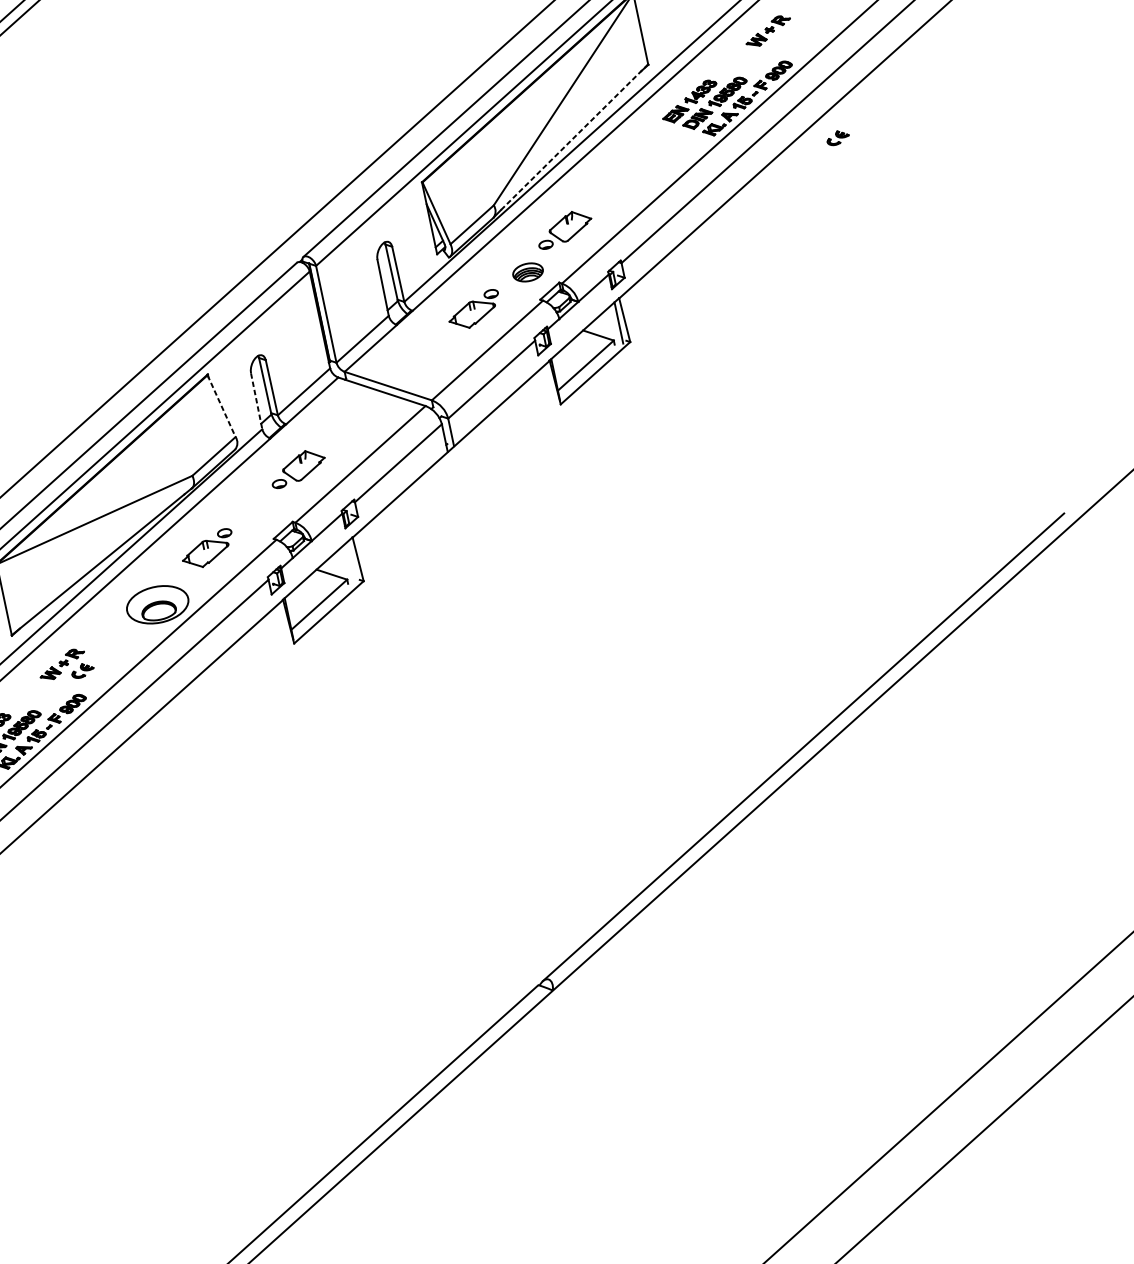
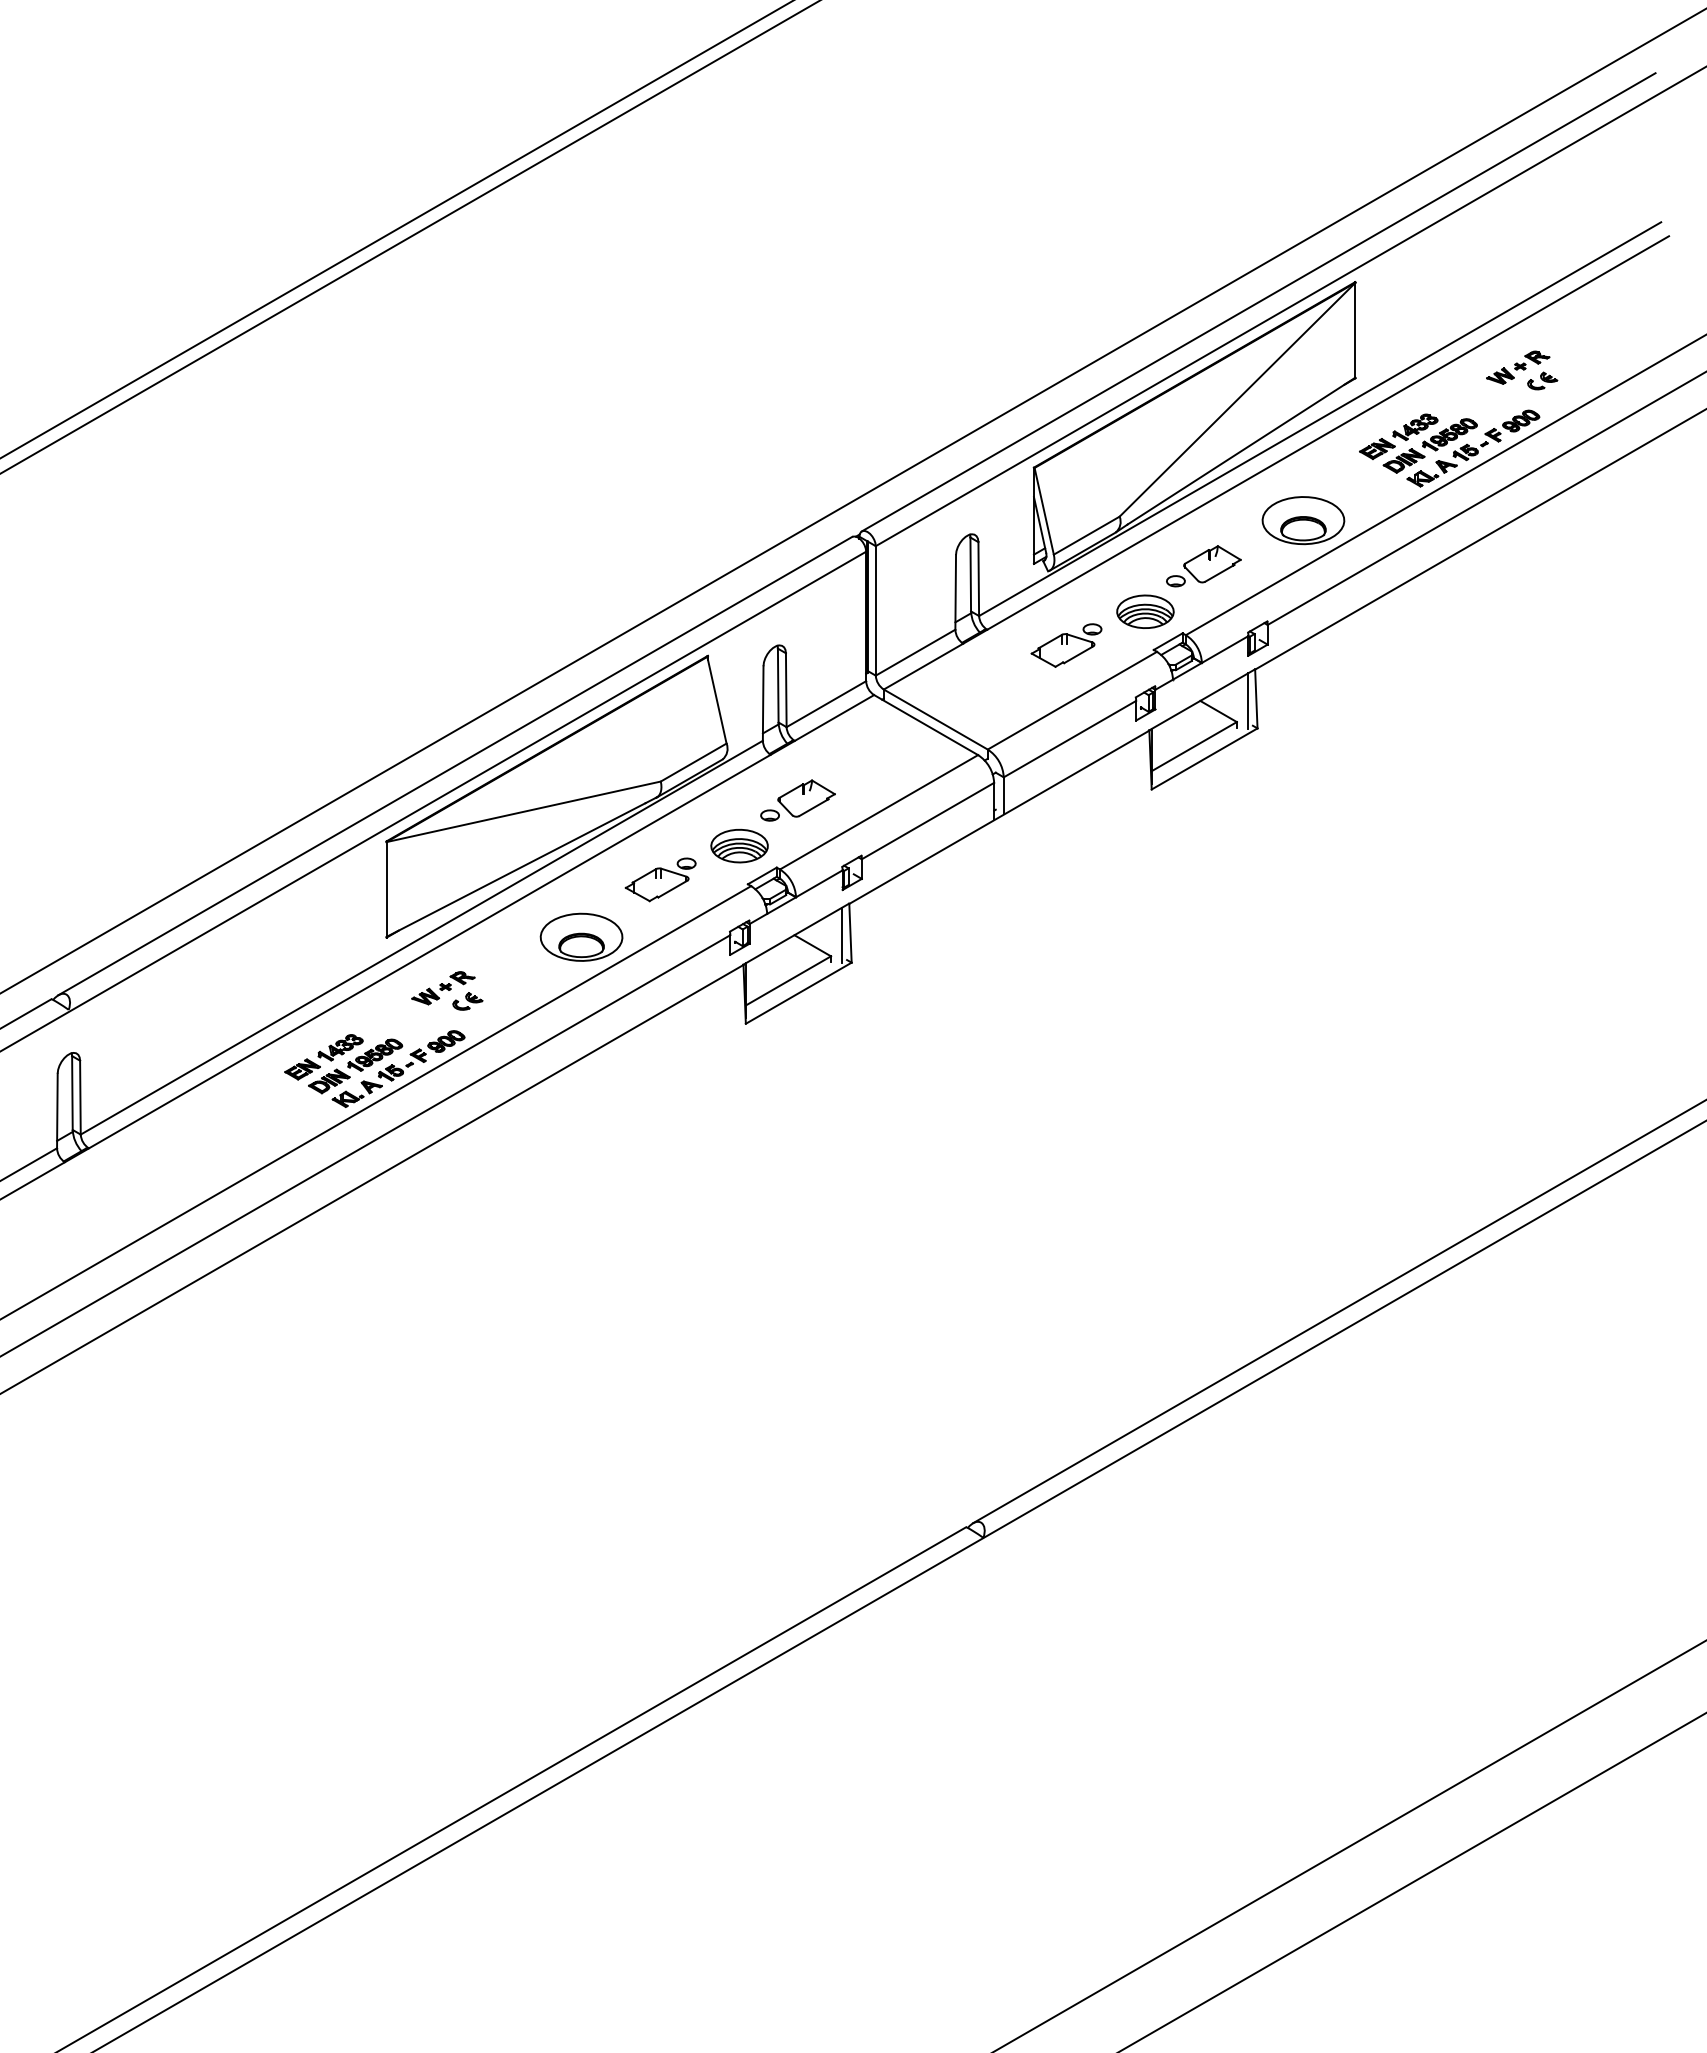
line: (574, 137) -> (1241, 451), dashed -> solid
part: (837, 137) -> (1542, 380), moved
part: (631, 179) -> (1303, 520), added
part: (528, 272) -> (1145, 611), size x1.43
line: (257, 402) -> (763, 704), dashed -> solid
line: (222, 406) -> (717, 700), dashed -> solid
part: (261, 511) -> (739, 845), added
line: (352, 561) -> (842, 934), added

